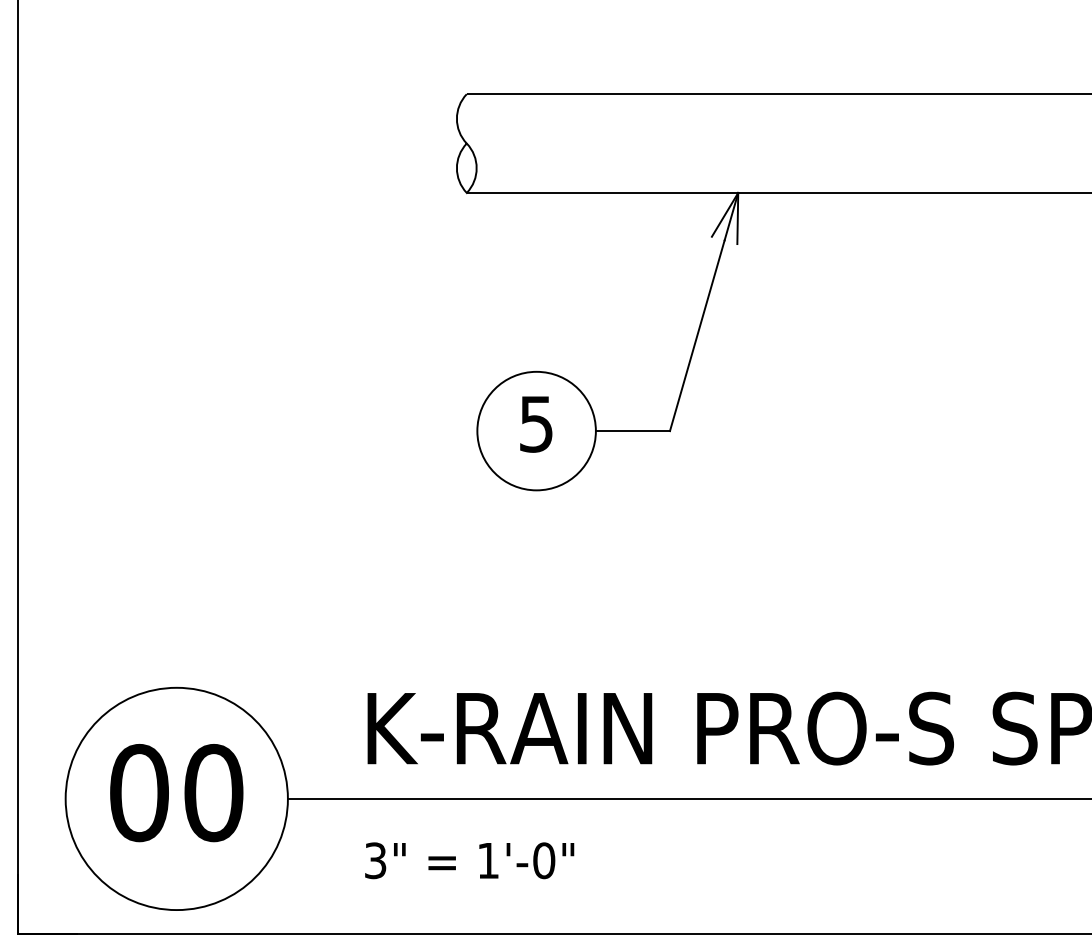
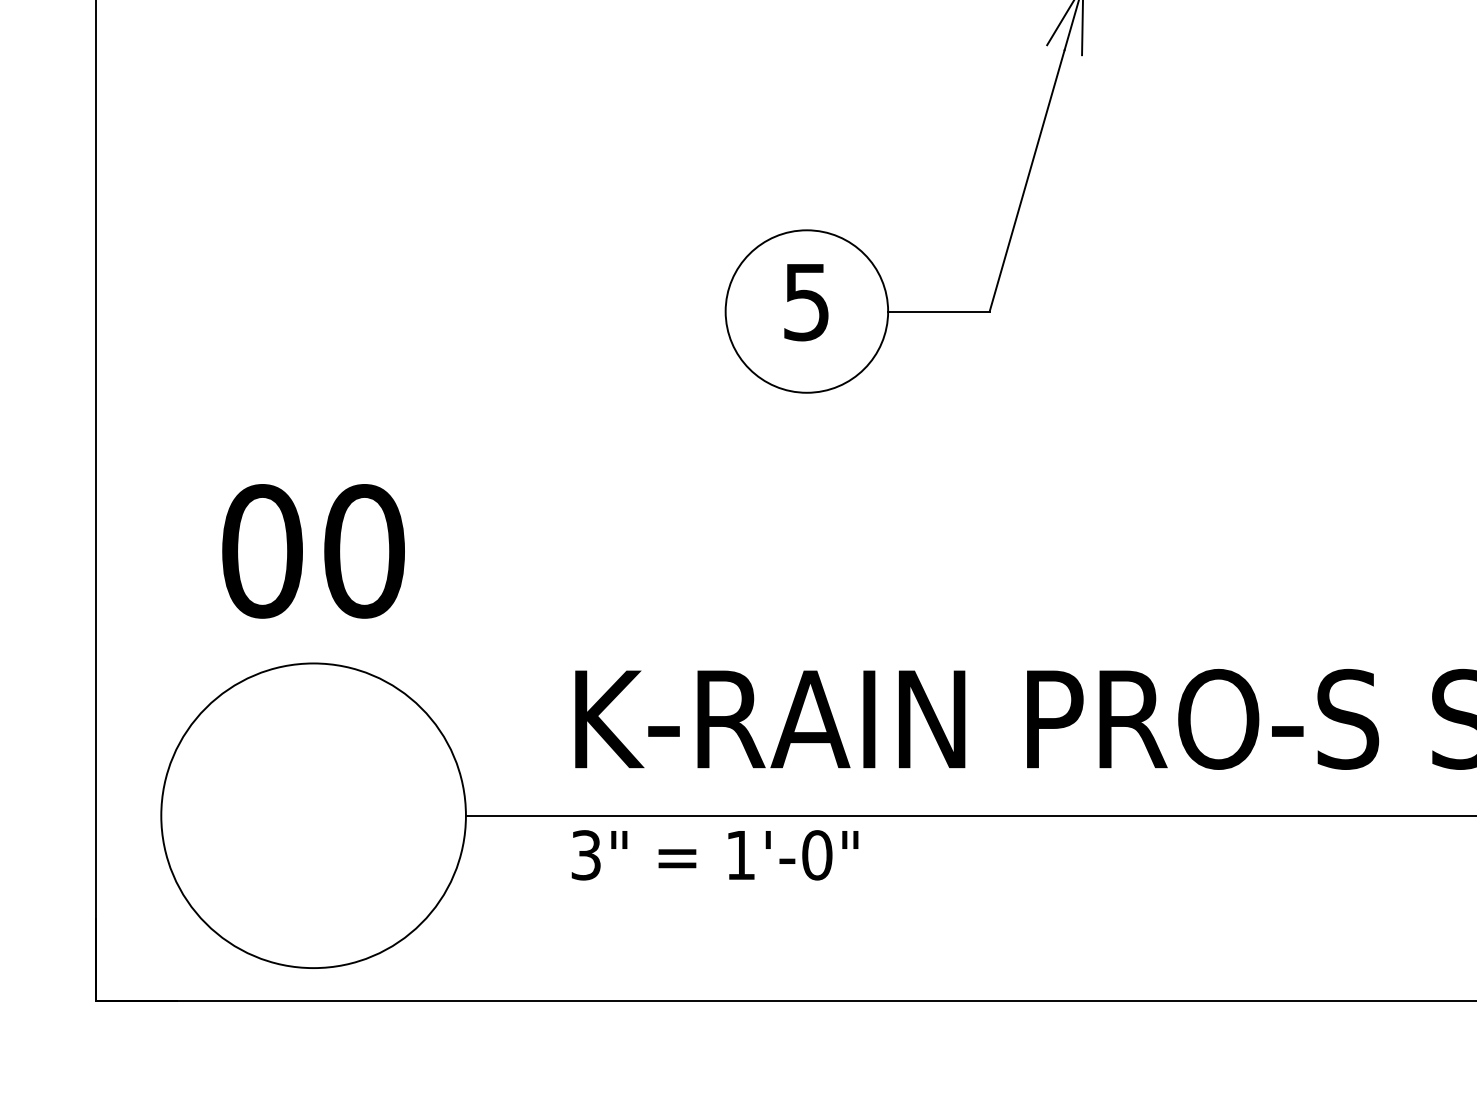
text: (176, 793) -> (313, 551), moved
text: (469, 860) -> (714, 854), moved

